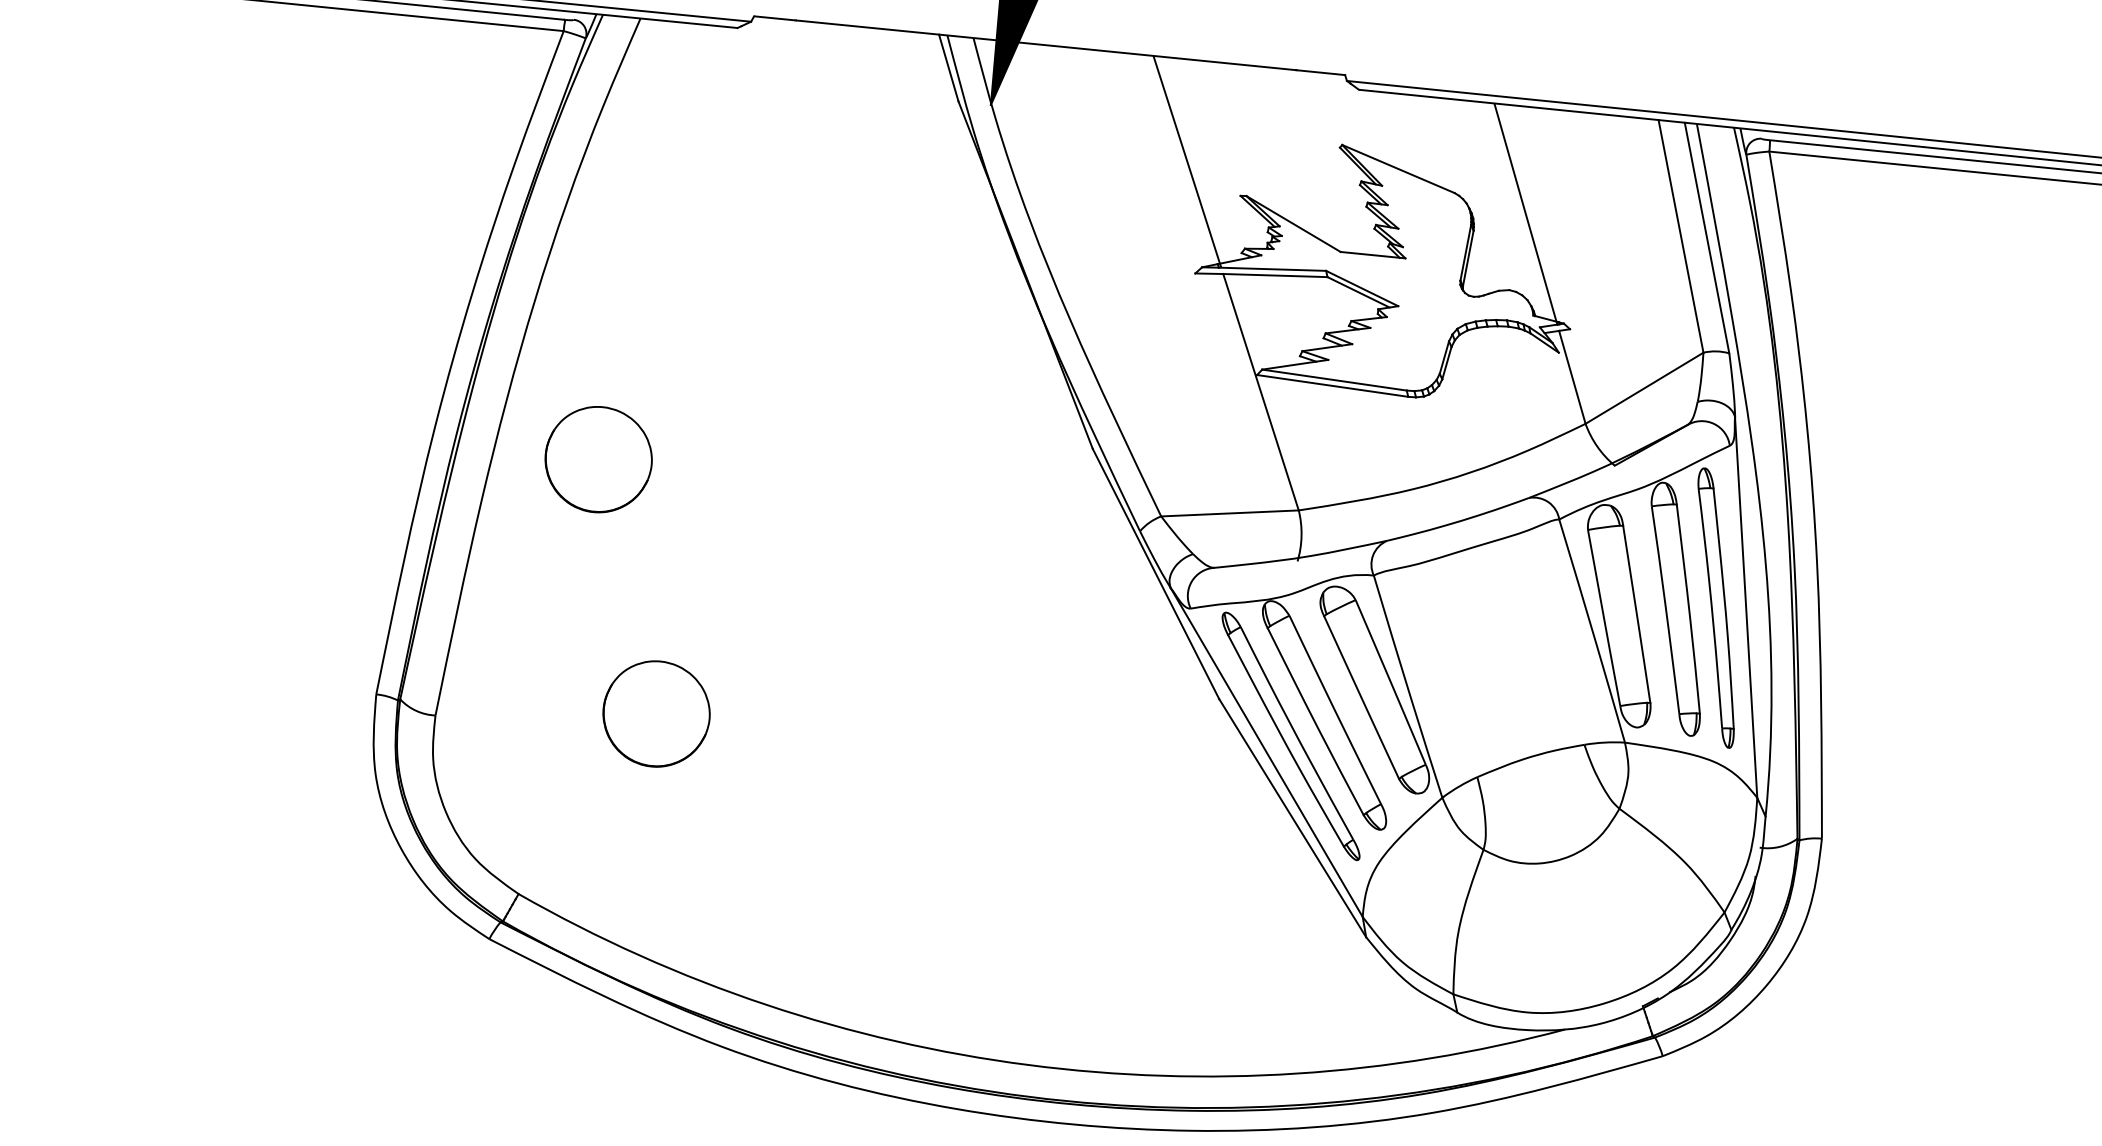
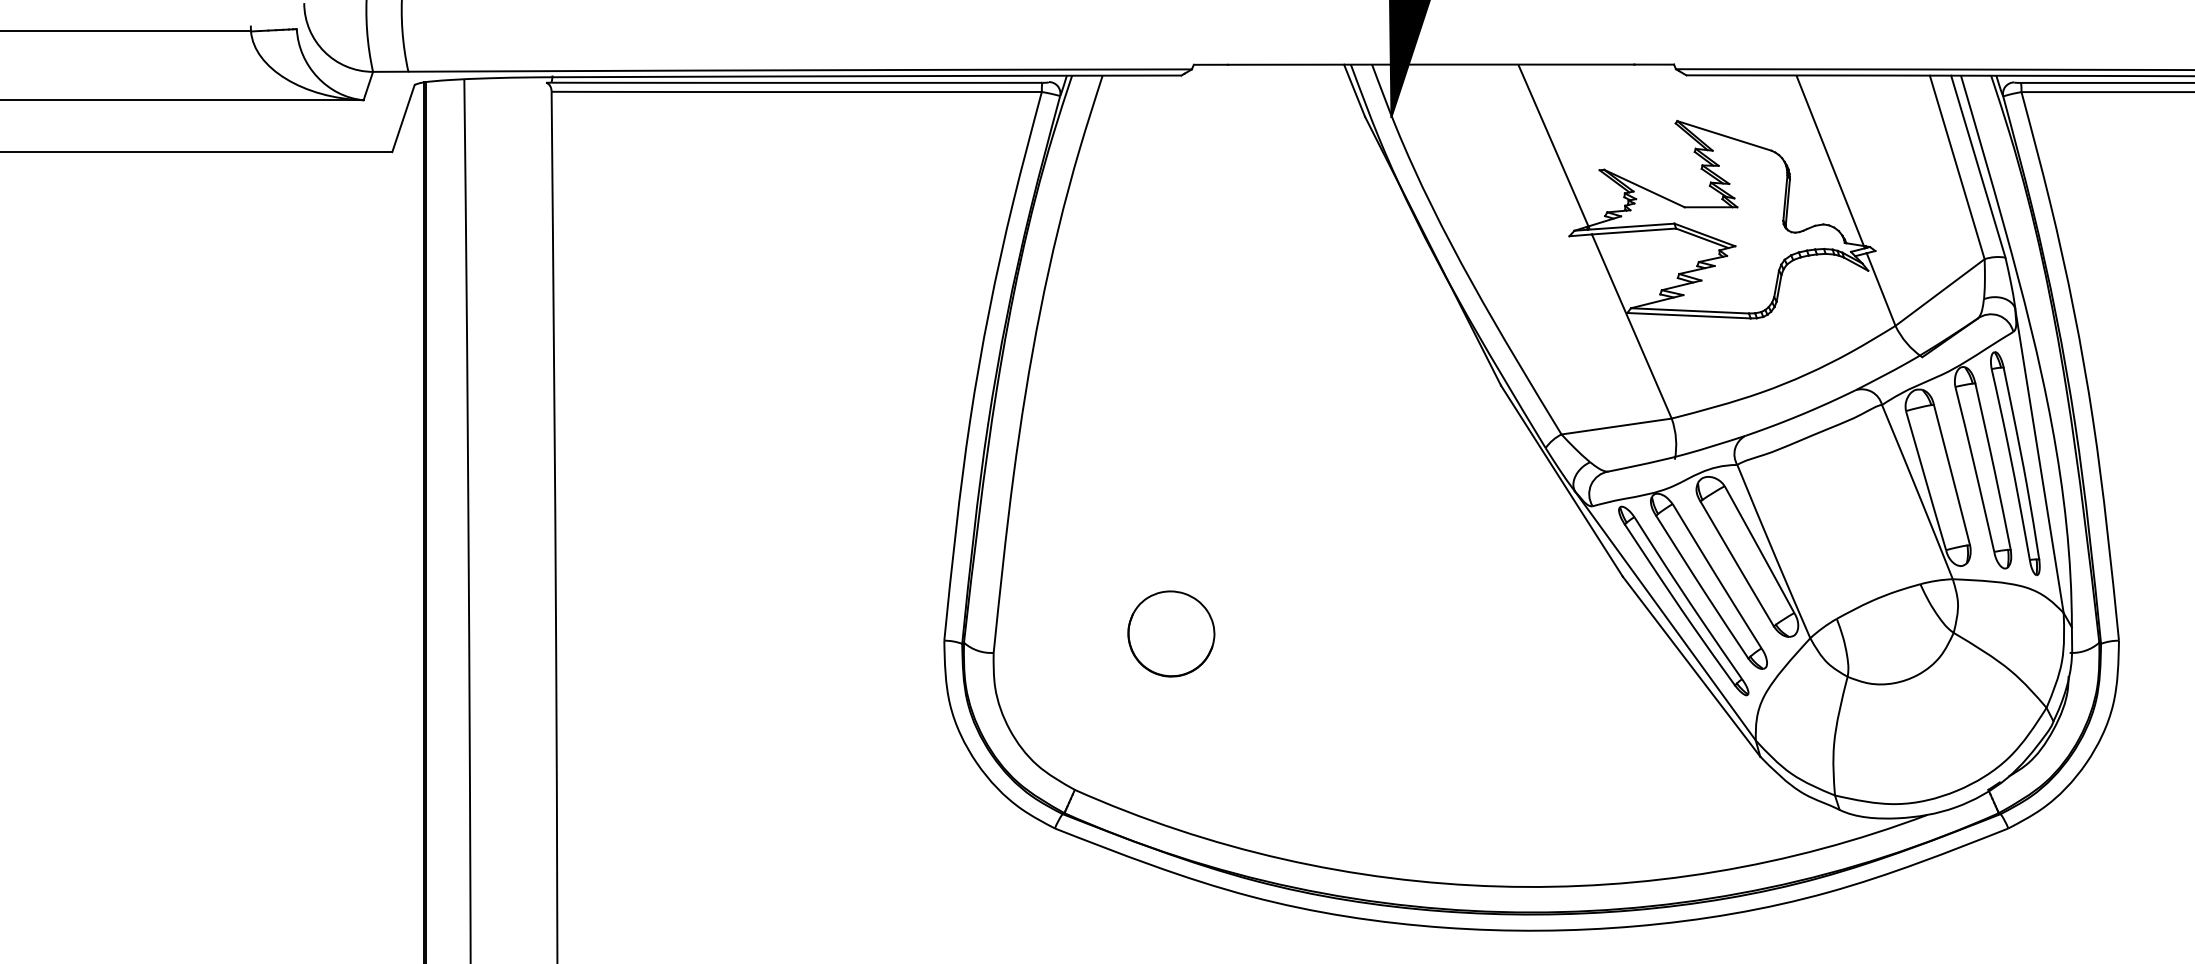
part: (598, 459) -> (1104, 433), removed

